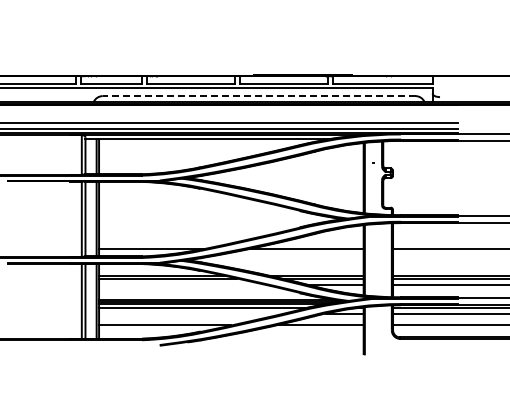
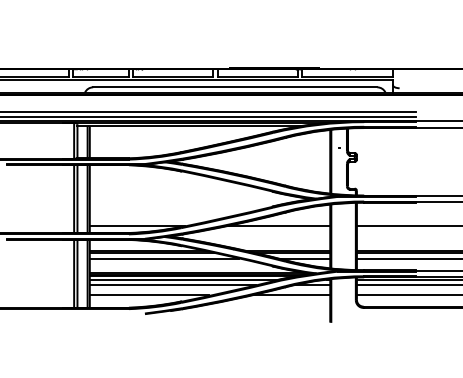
line: (258, 96) -> (234, 87), dashed -> solid
line: (180, 284) -> (163, 258), added
line: (190, 313) -> (172, 284), added

